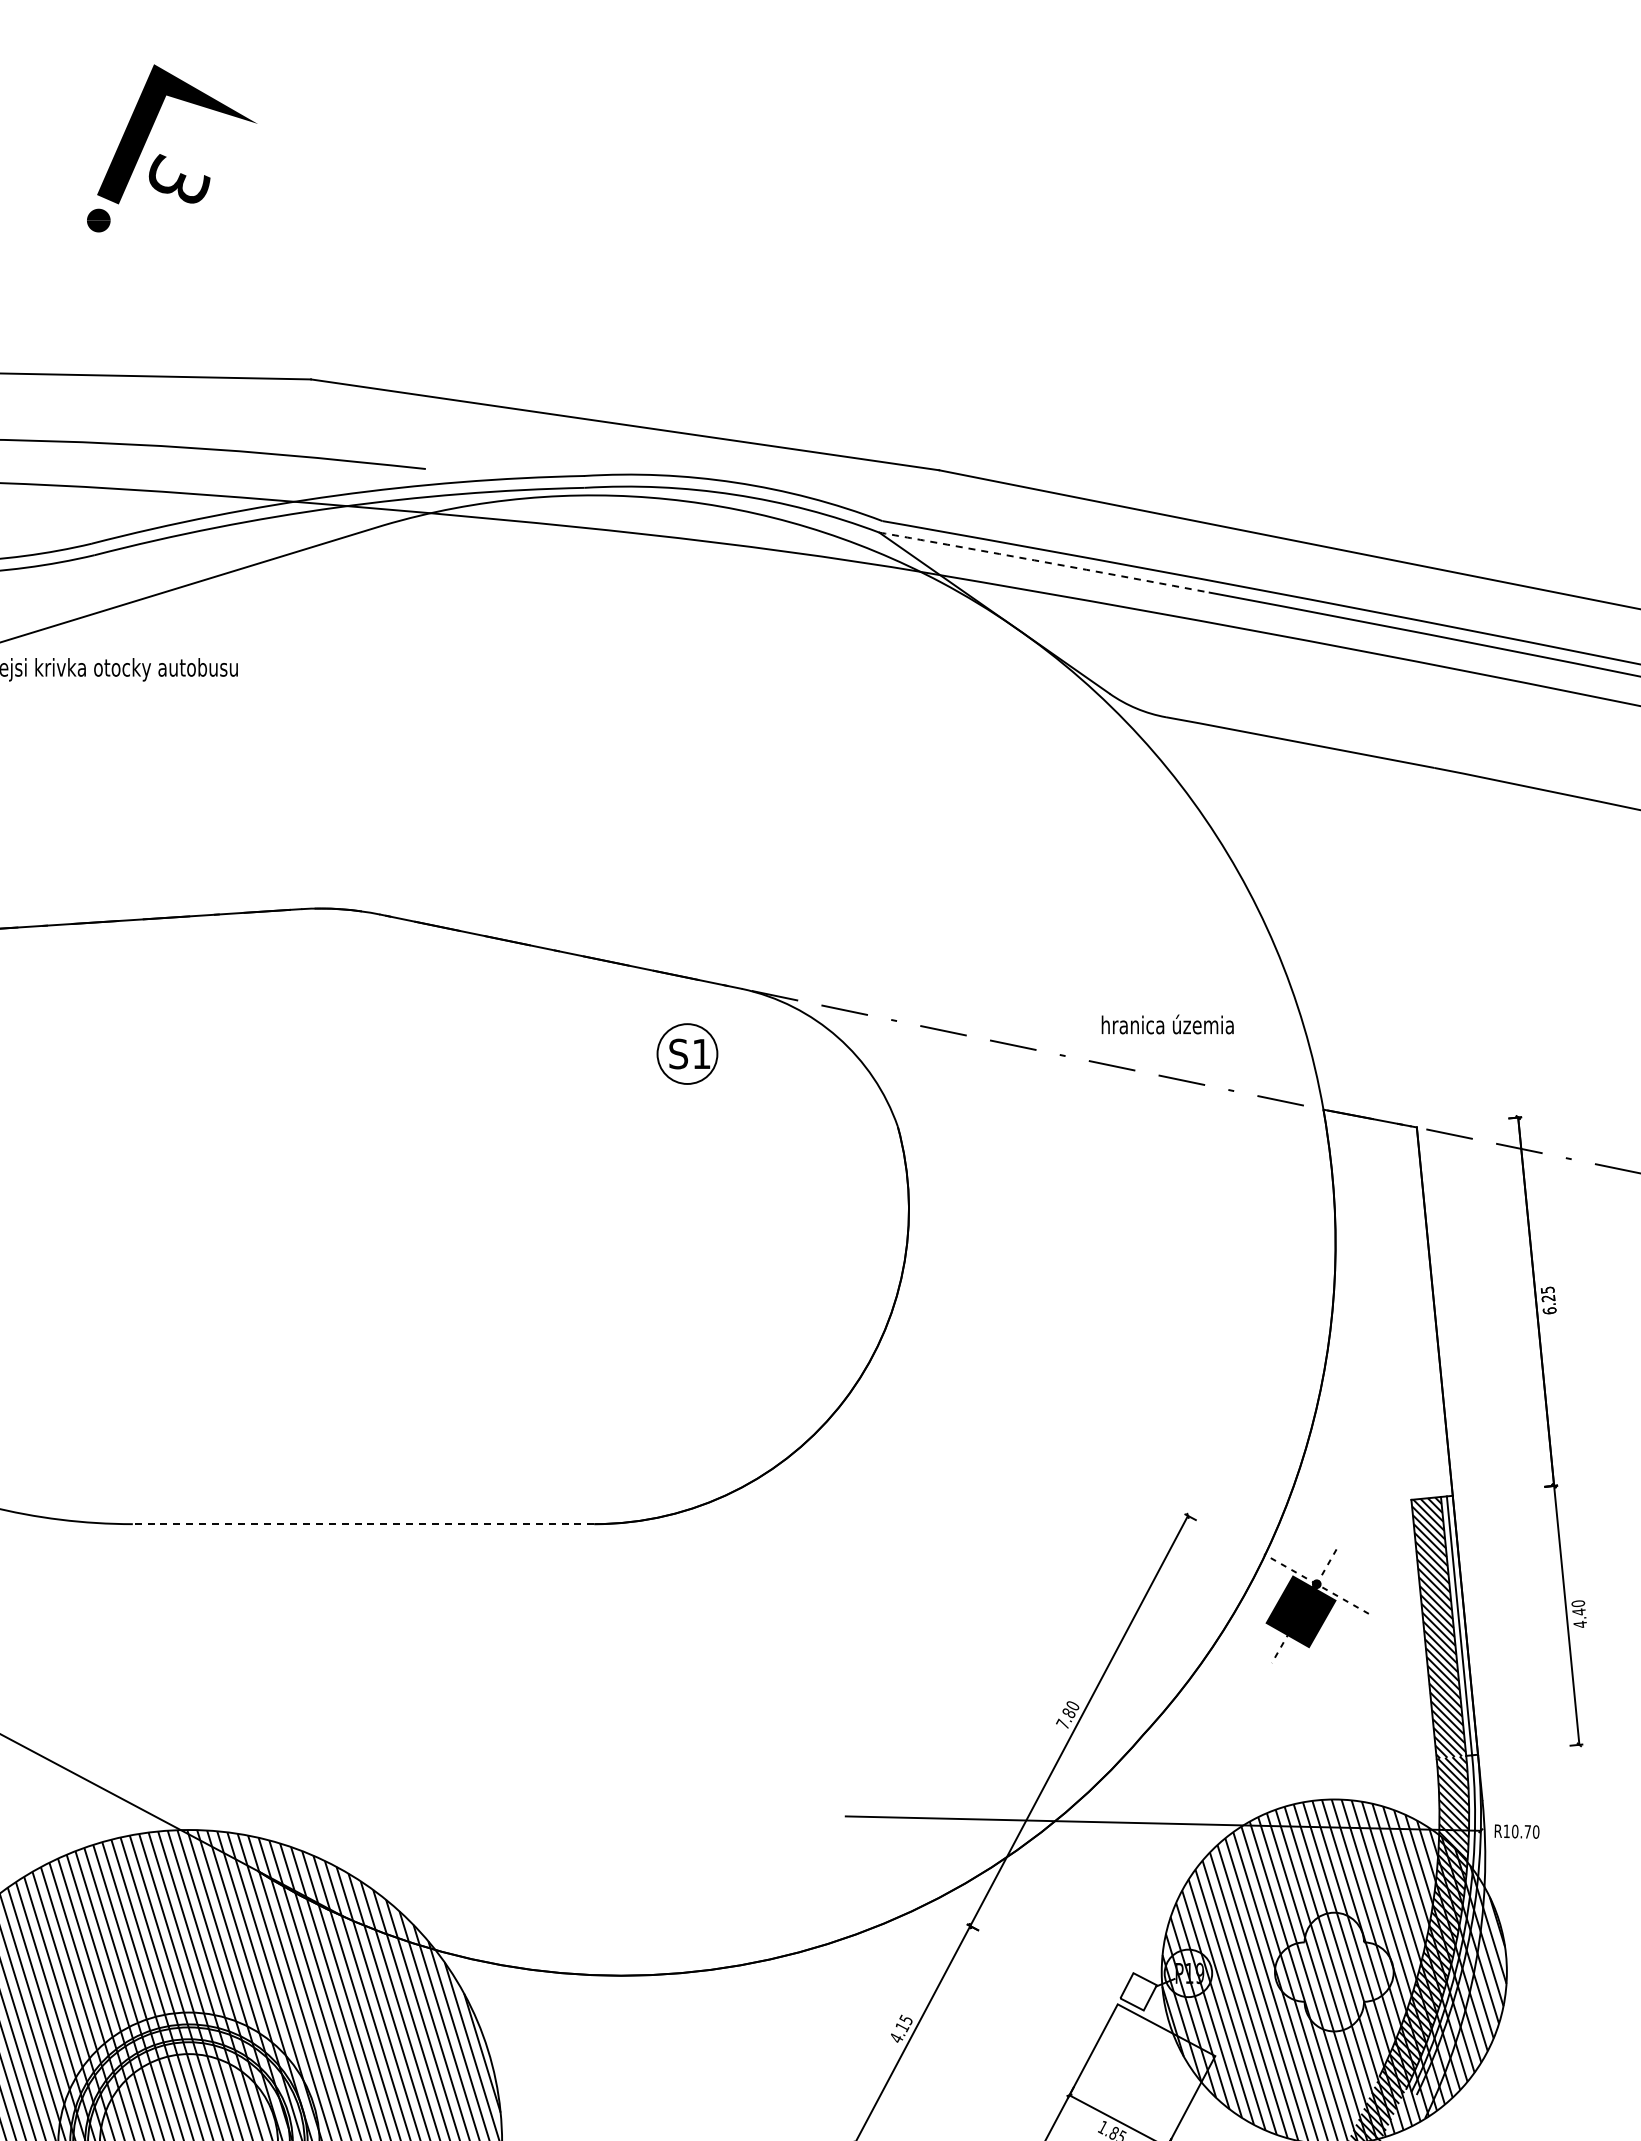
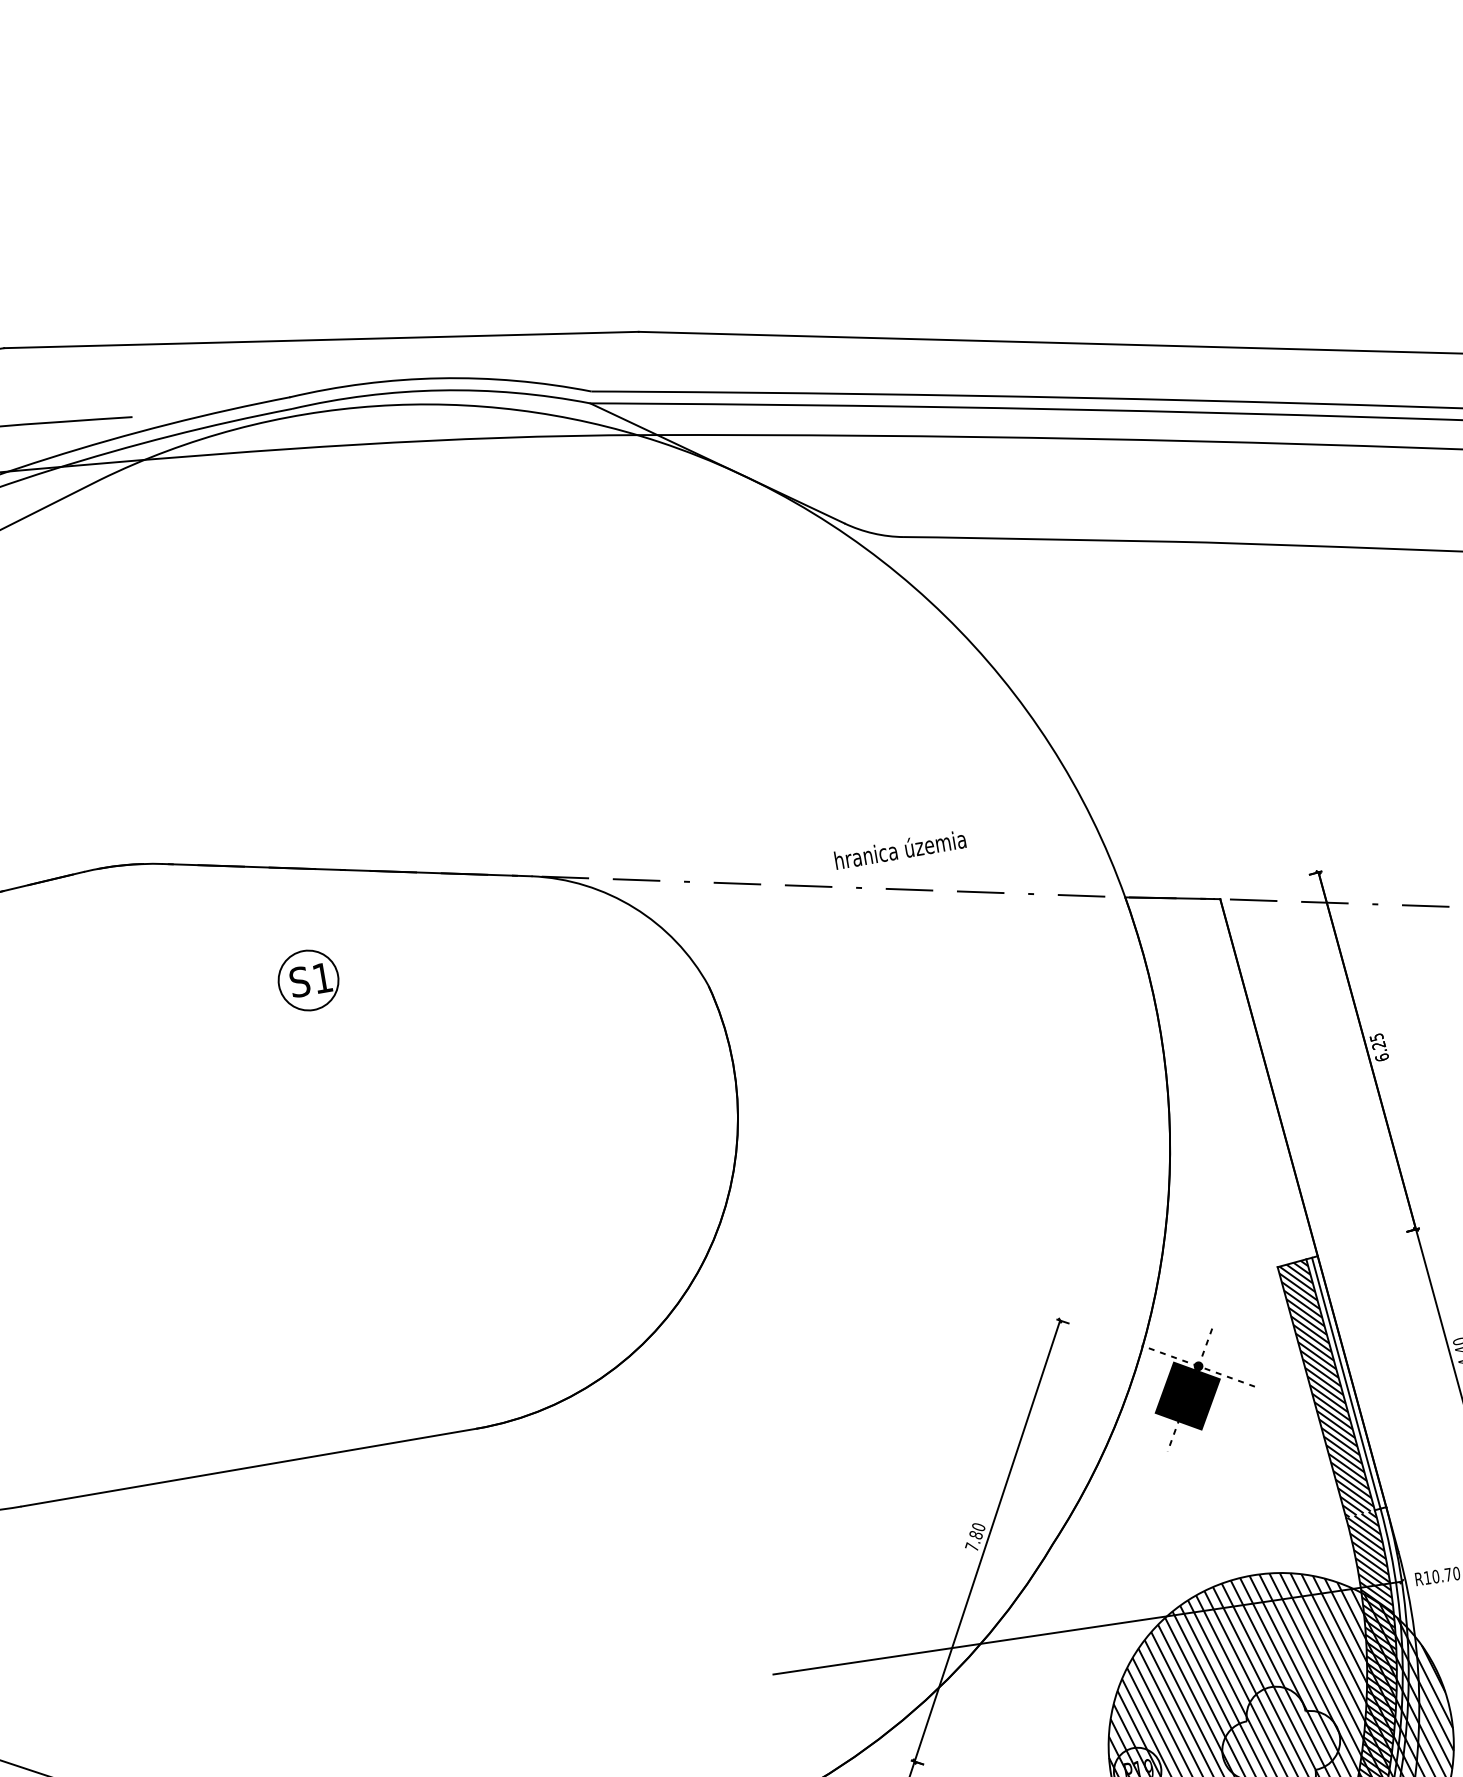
line: (1042, 561) -> (755, 404), dashed -> solid
text: (1167, 1024) -> (899, 849), moved
part: (687, 1053) -> (308, 979), moved
line: (363, 1524) -> (248, 1468), dashed -> solid

